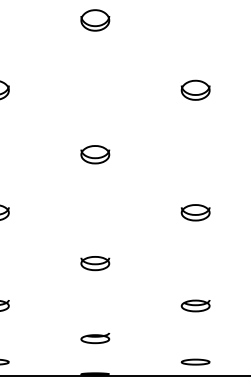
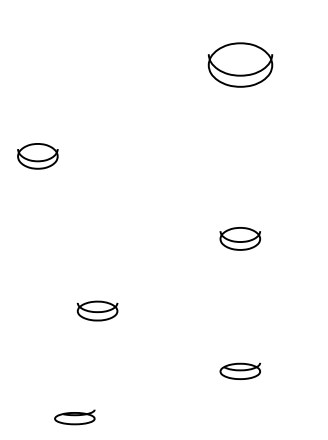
part: (195, 89) -> (240, 63), size x1.6
part: (95, 154) -> (38, 156), moved
part: (95, 338) -> (75, 417), moved

